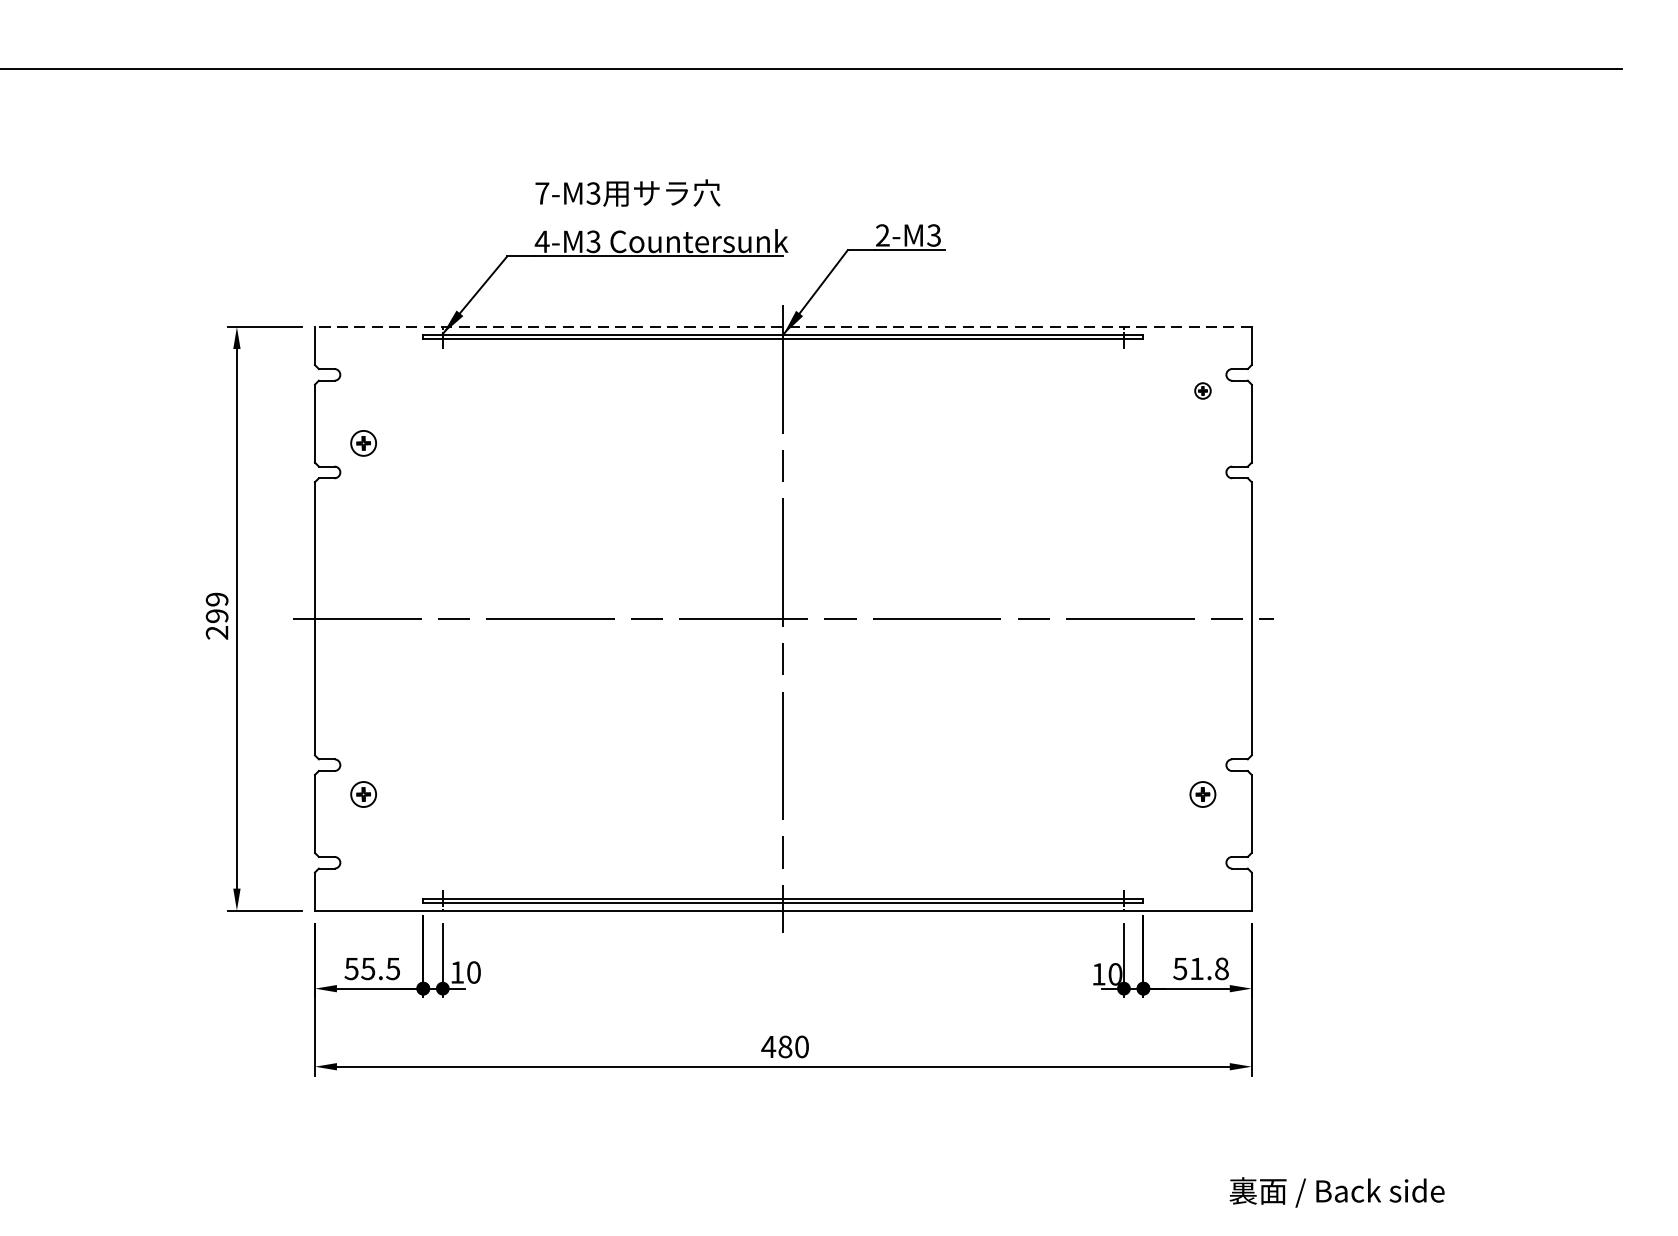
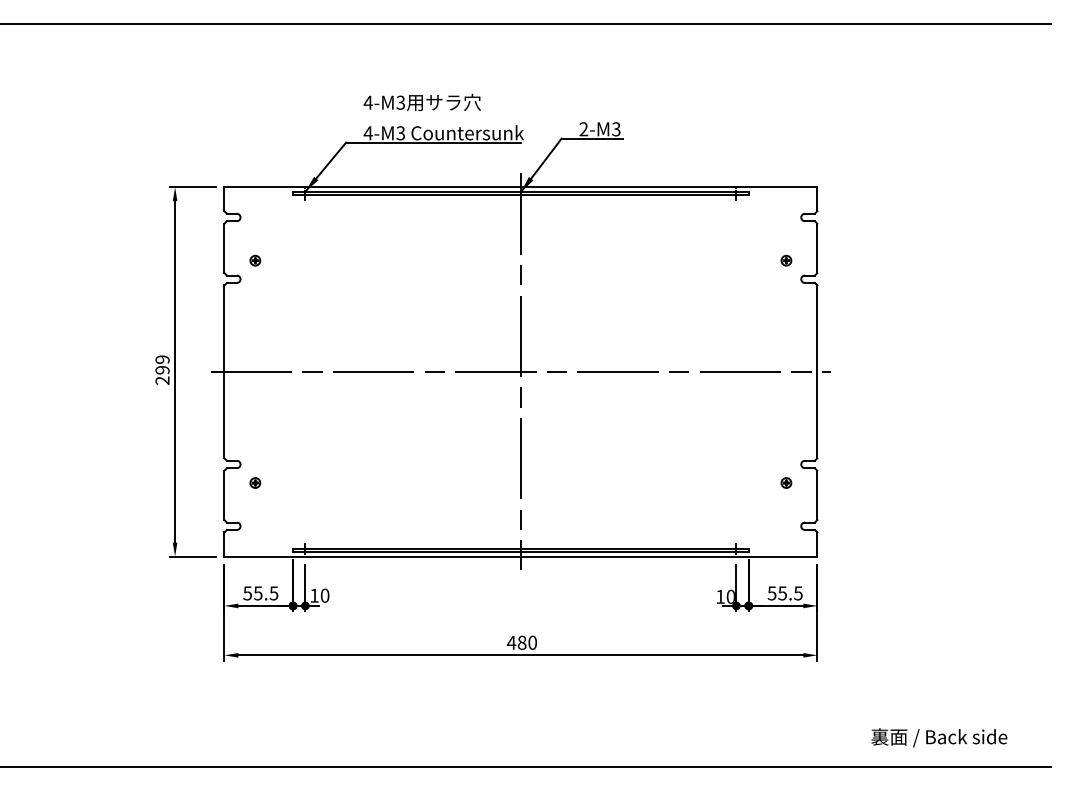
text: (540, 193) -> (367, 102), 7-M3 -> 4-M3
line: (782, 327) -> (520, 187), dashed -> solid
part: (1203, 390) -> (786, 260), moved
part: (363, 442) -> (255, 260), size x0.62
part: (363, 793) -> (255, 482), size x0.62
part: (1203, 793) -> (786, 482), size x0.62
text: (1209, 969) -> (790, 593), 51.8 -> 55.5
text: (1337, 1191) -> (939, 737), moved

